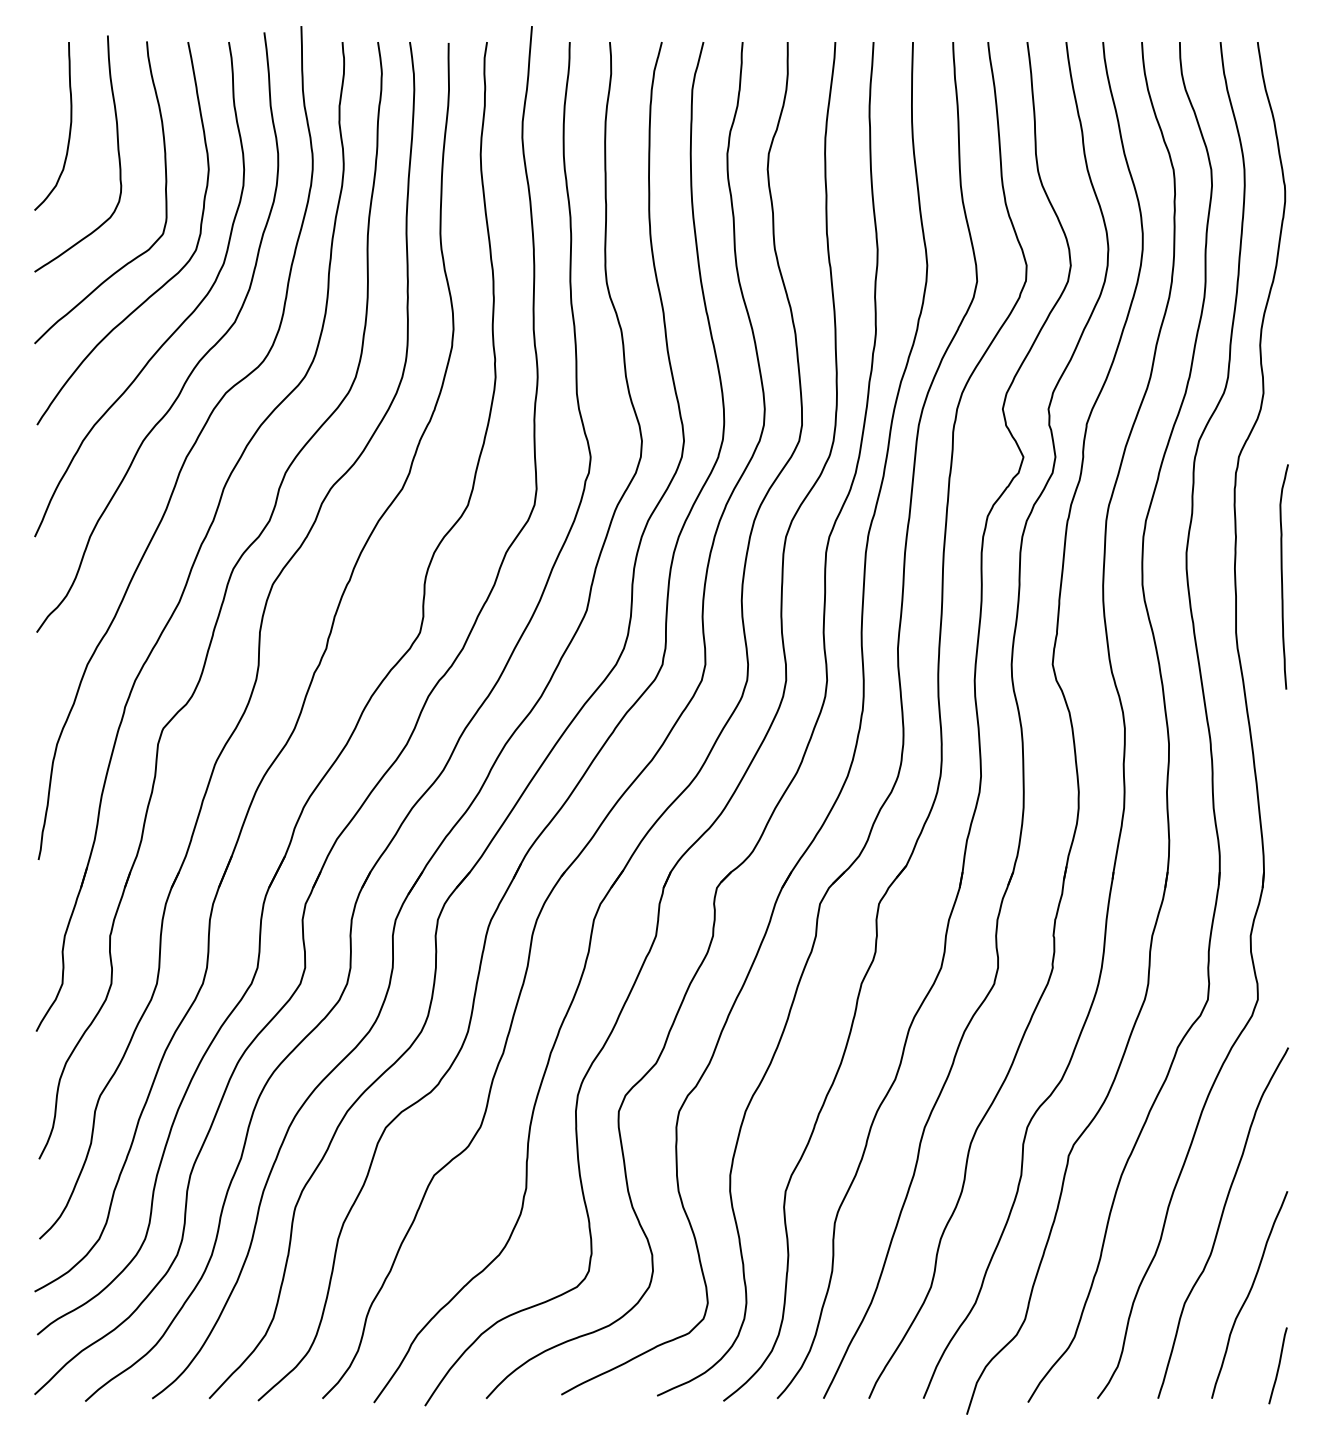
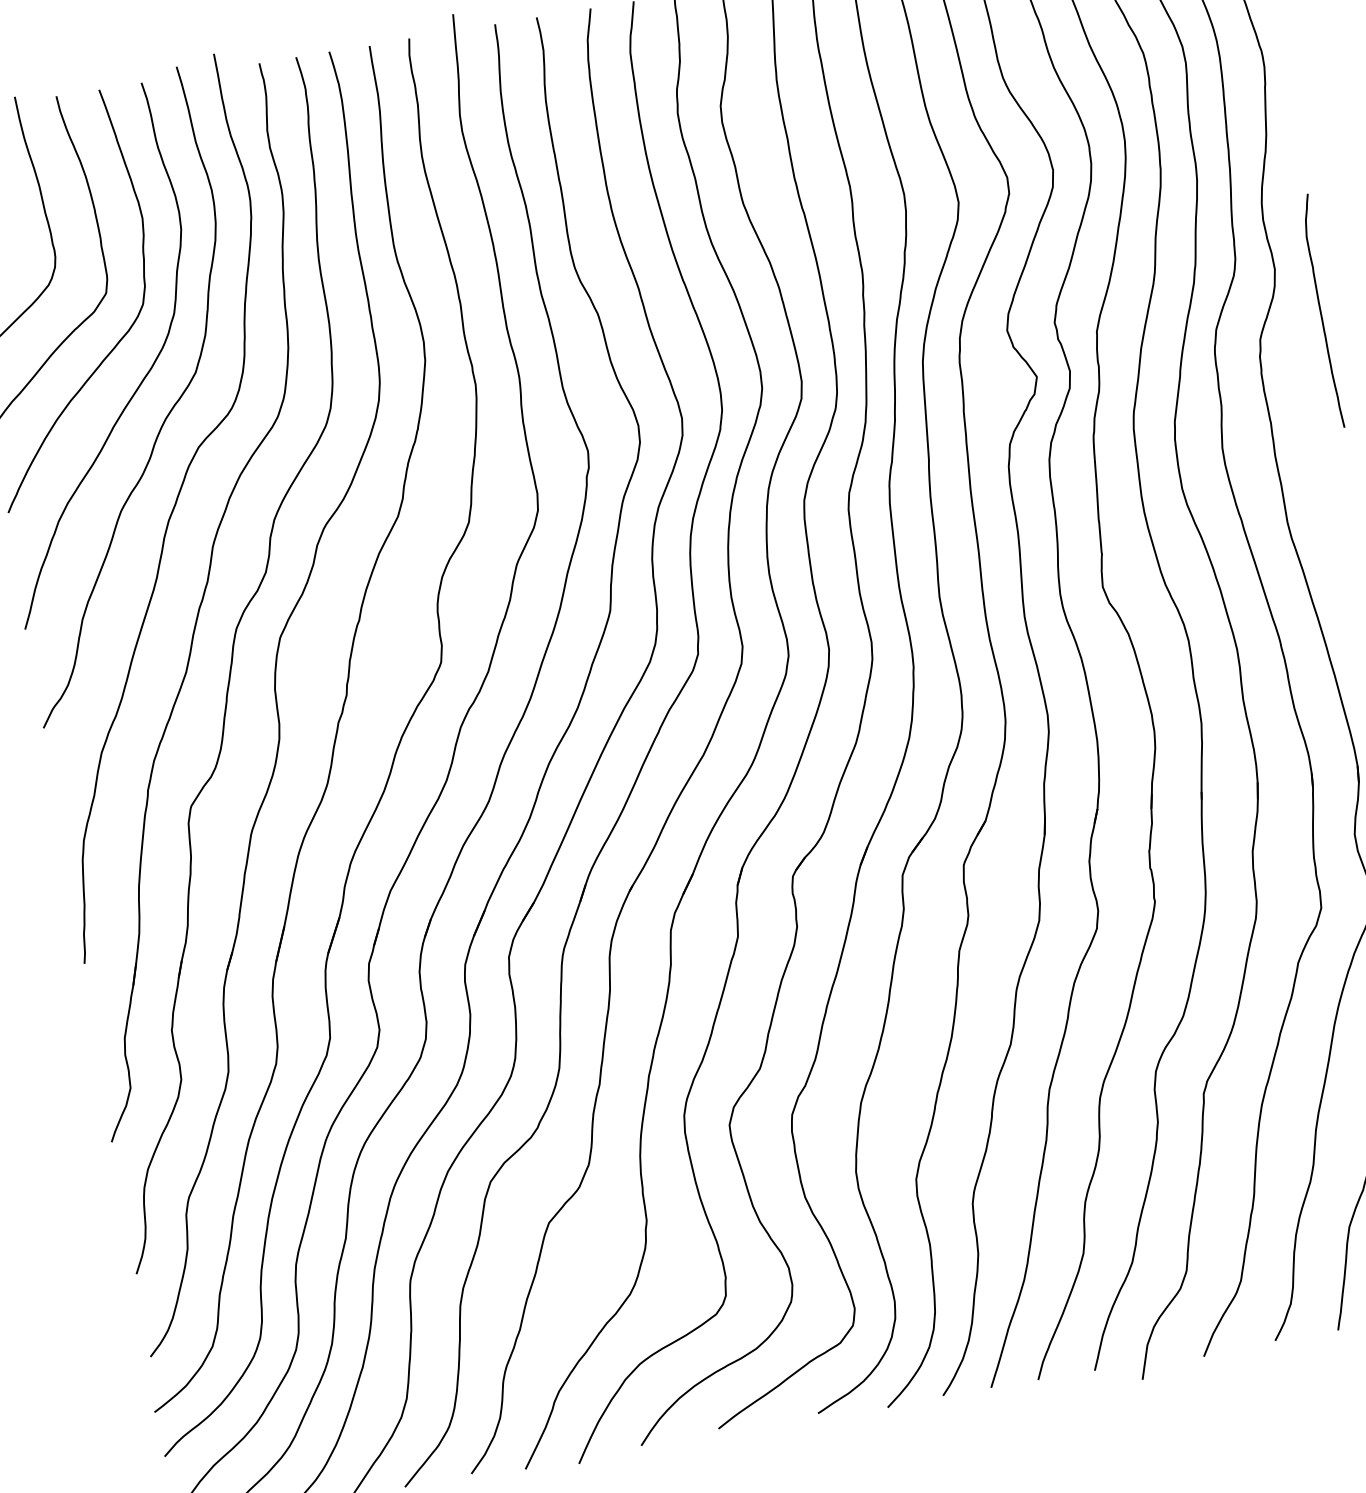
curve: (1282, 576) -> (1321, 311), moved

